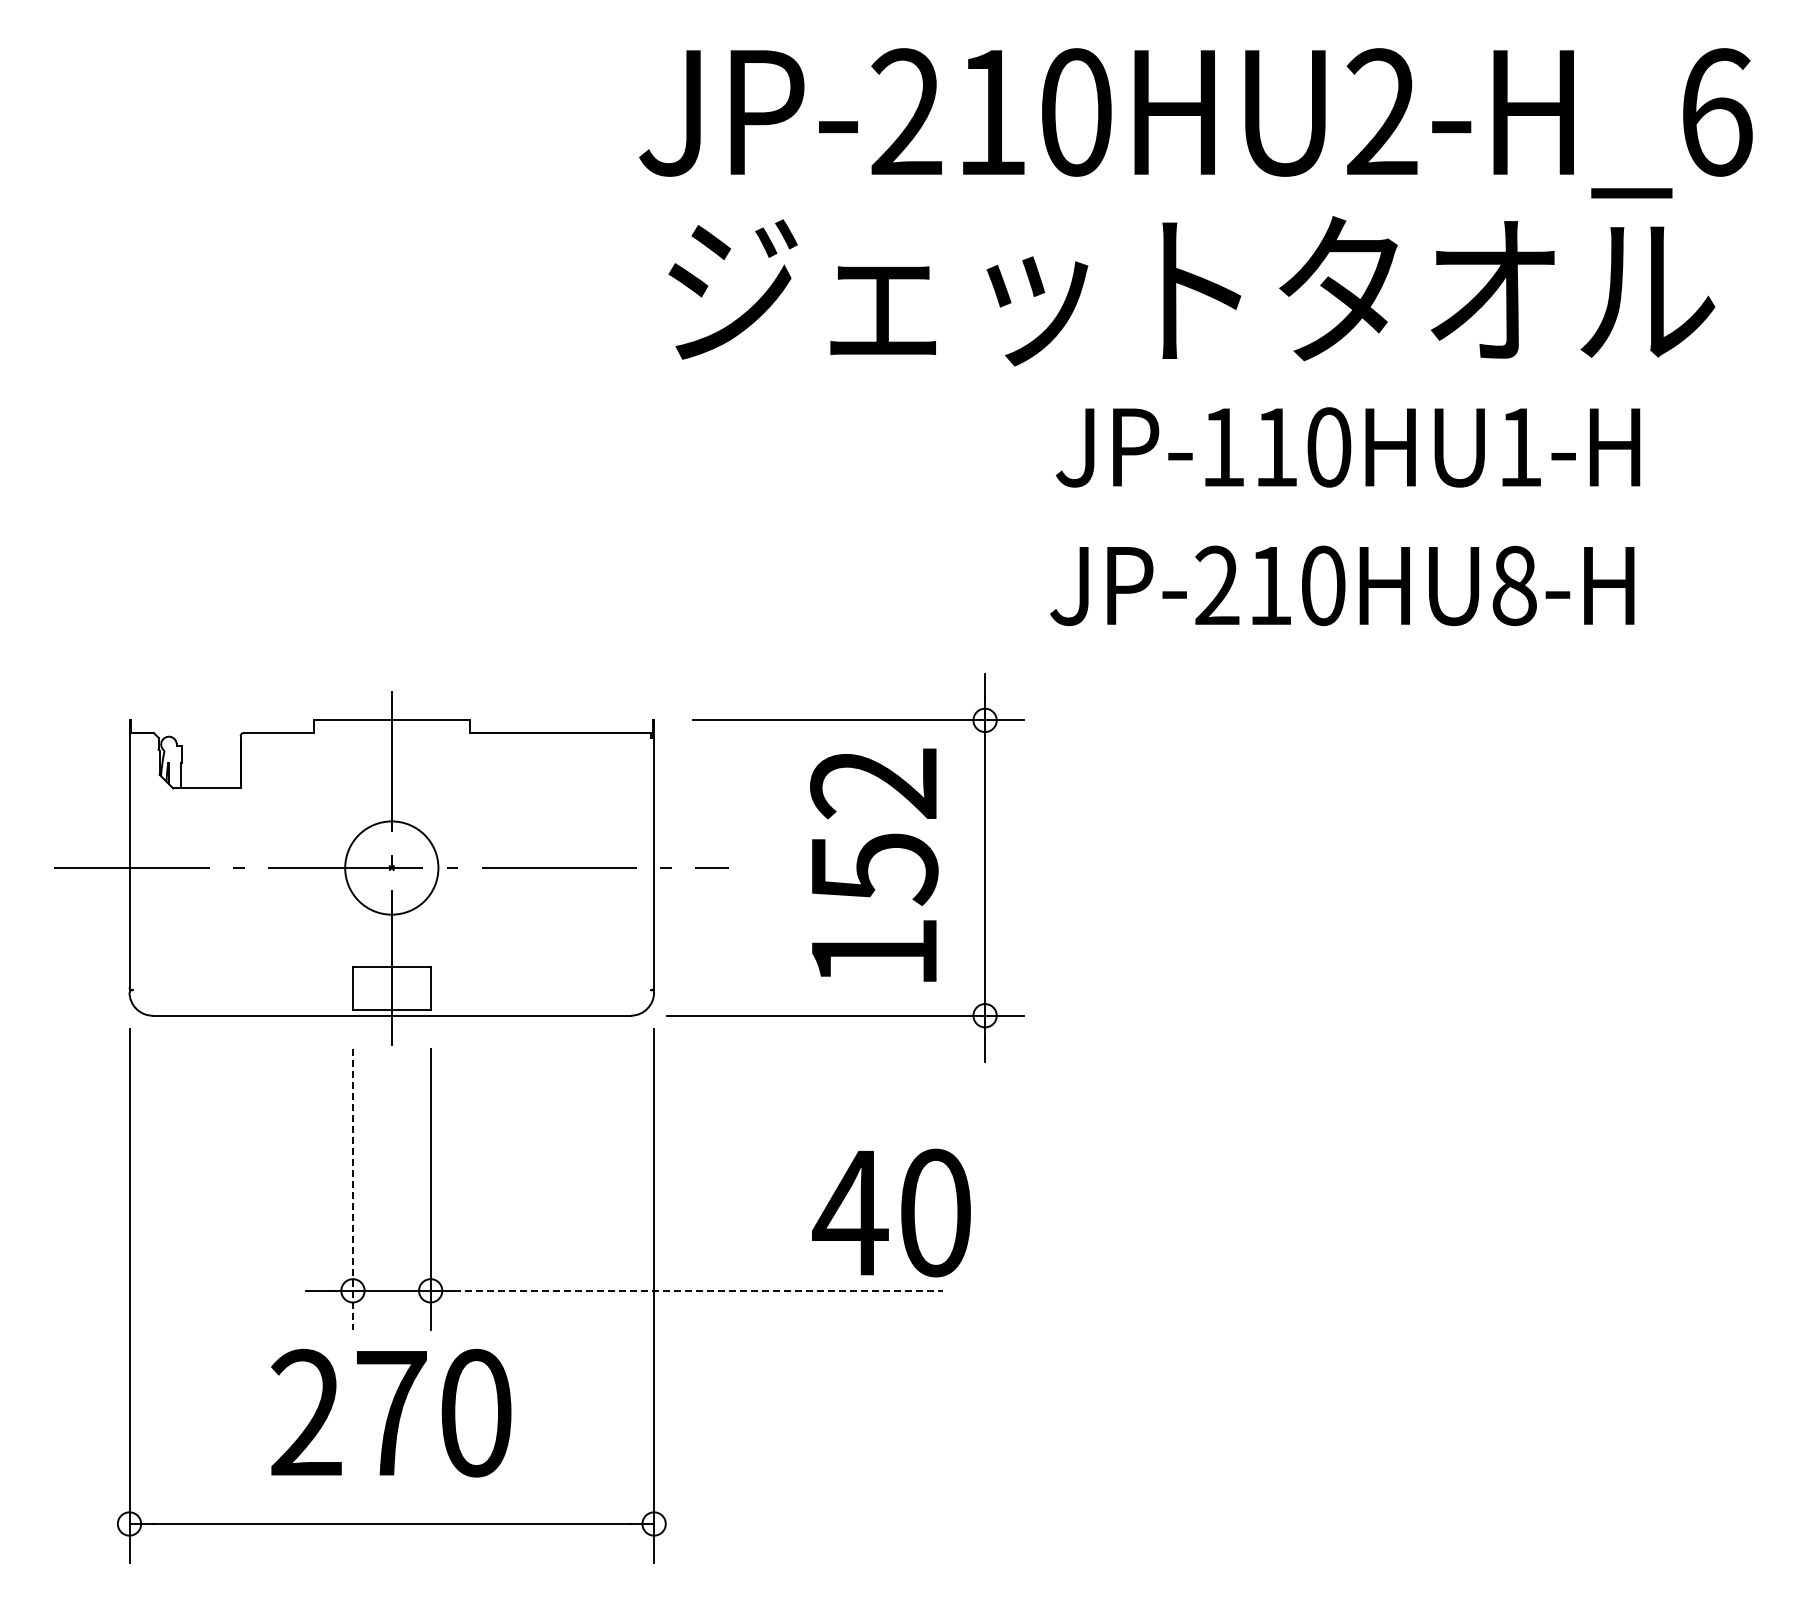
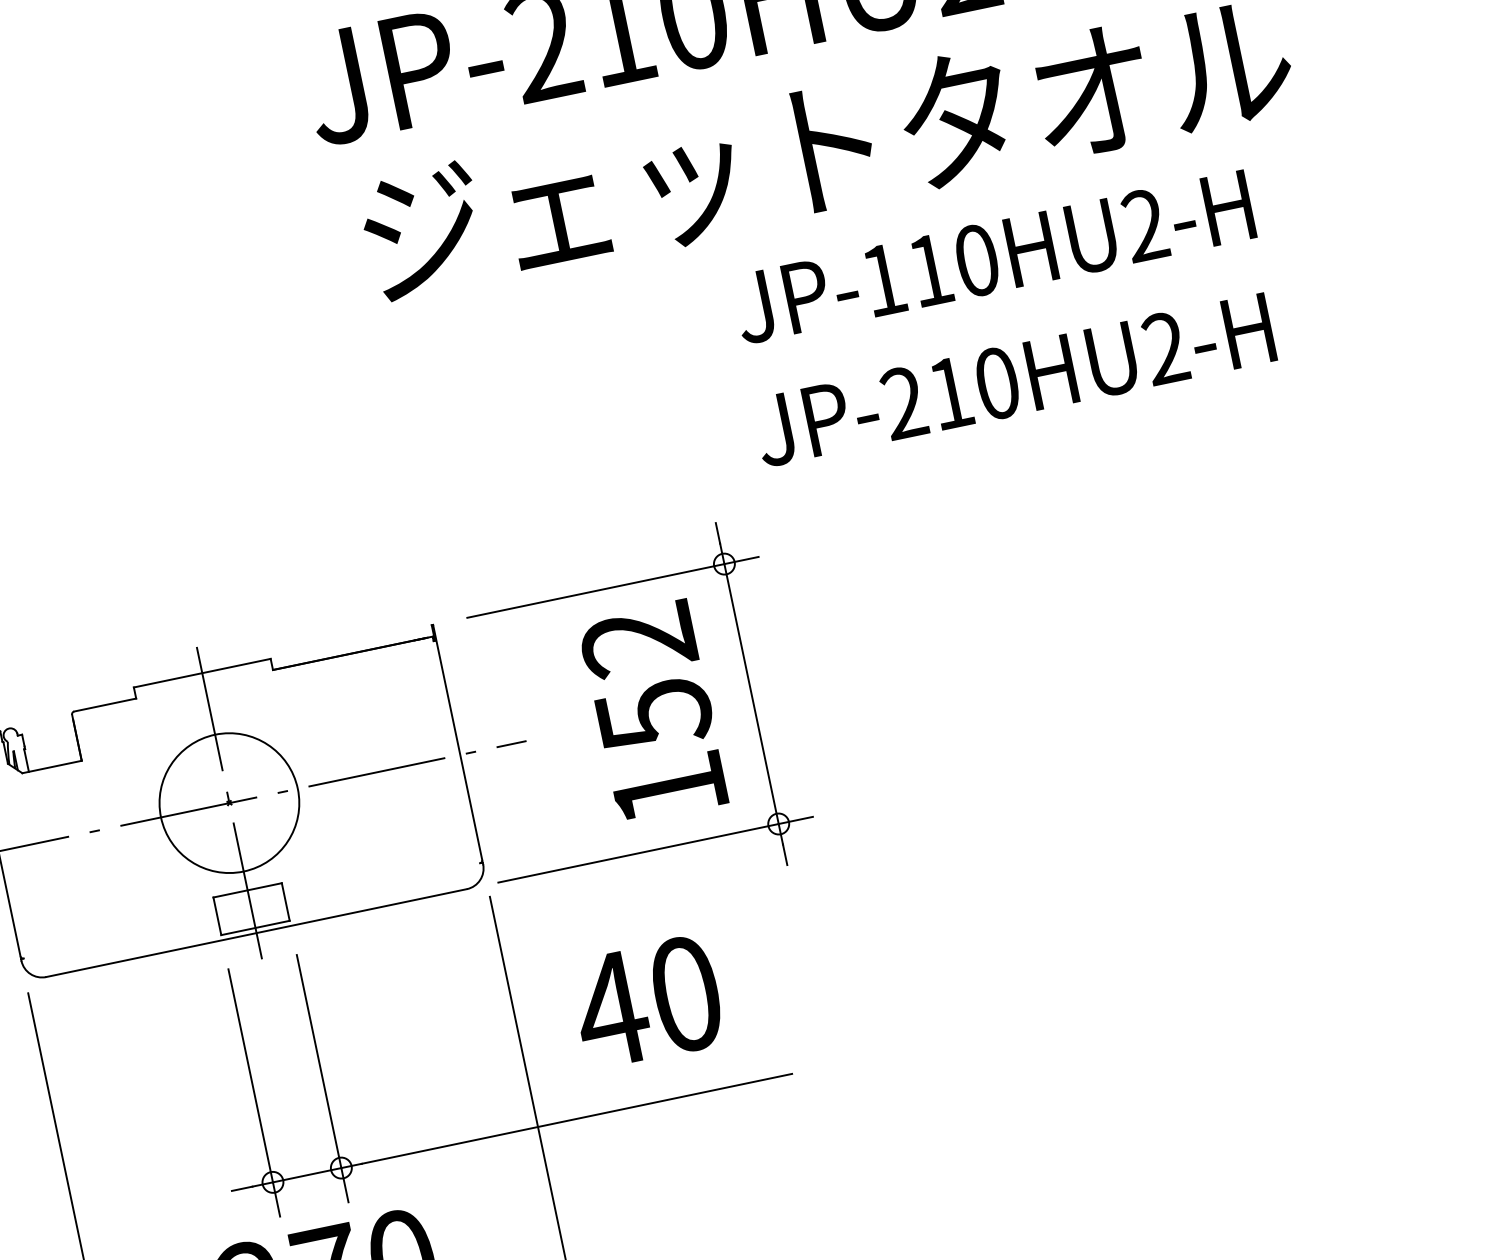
text: (1520, 446) -> (1145, 224), JP-110HU1-H -> JP-110HU2-H
text: (1514, 585) -> (1165, 348), JP-210HU8-H -> JP-210HU2-H
circle: (391, 867) -> (229, 802), size x1.67
line: (352, 1189) -> (253, 1093), dashed -> solid
text: (891, 1212) -> (647, 1001), moved
line: (698, 1290) -> (577, 1118), dashed -> solid

